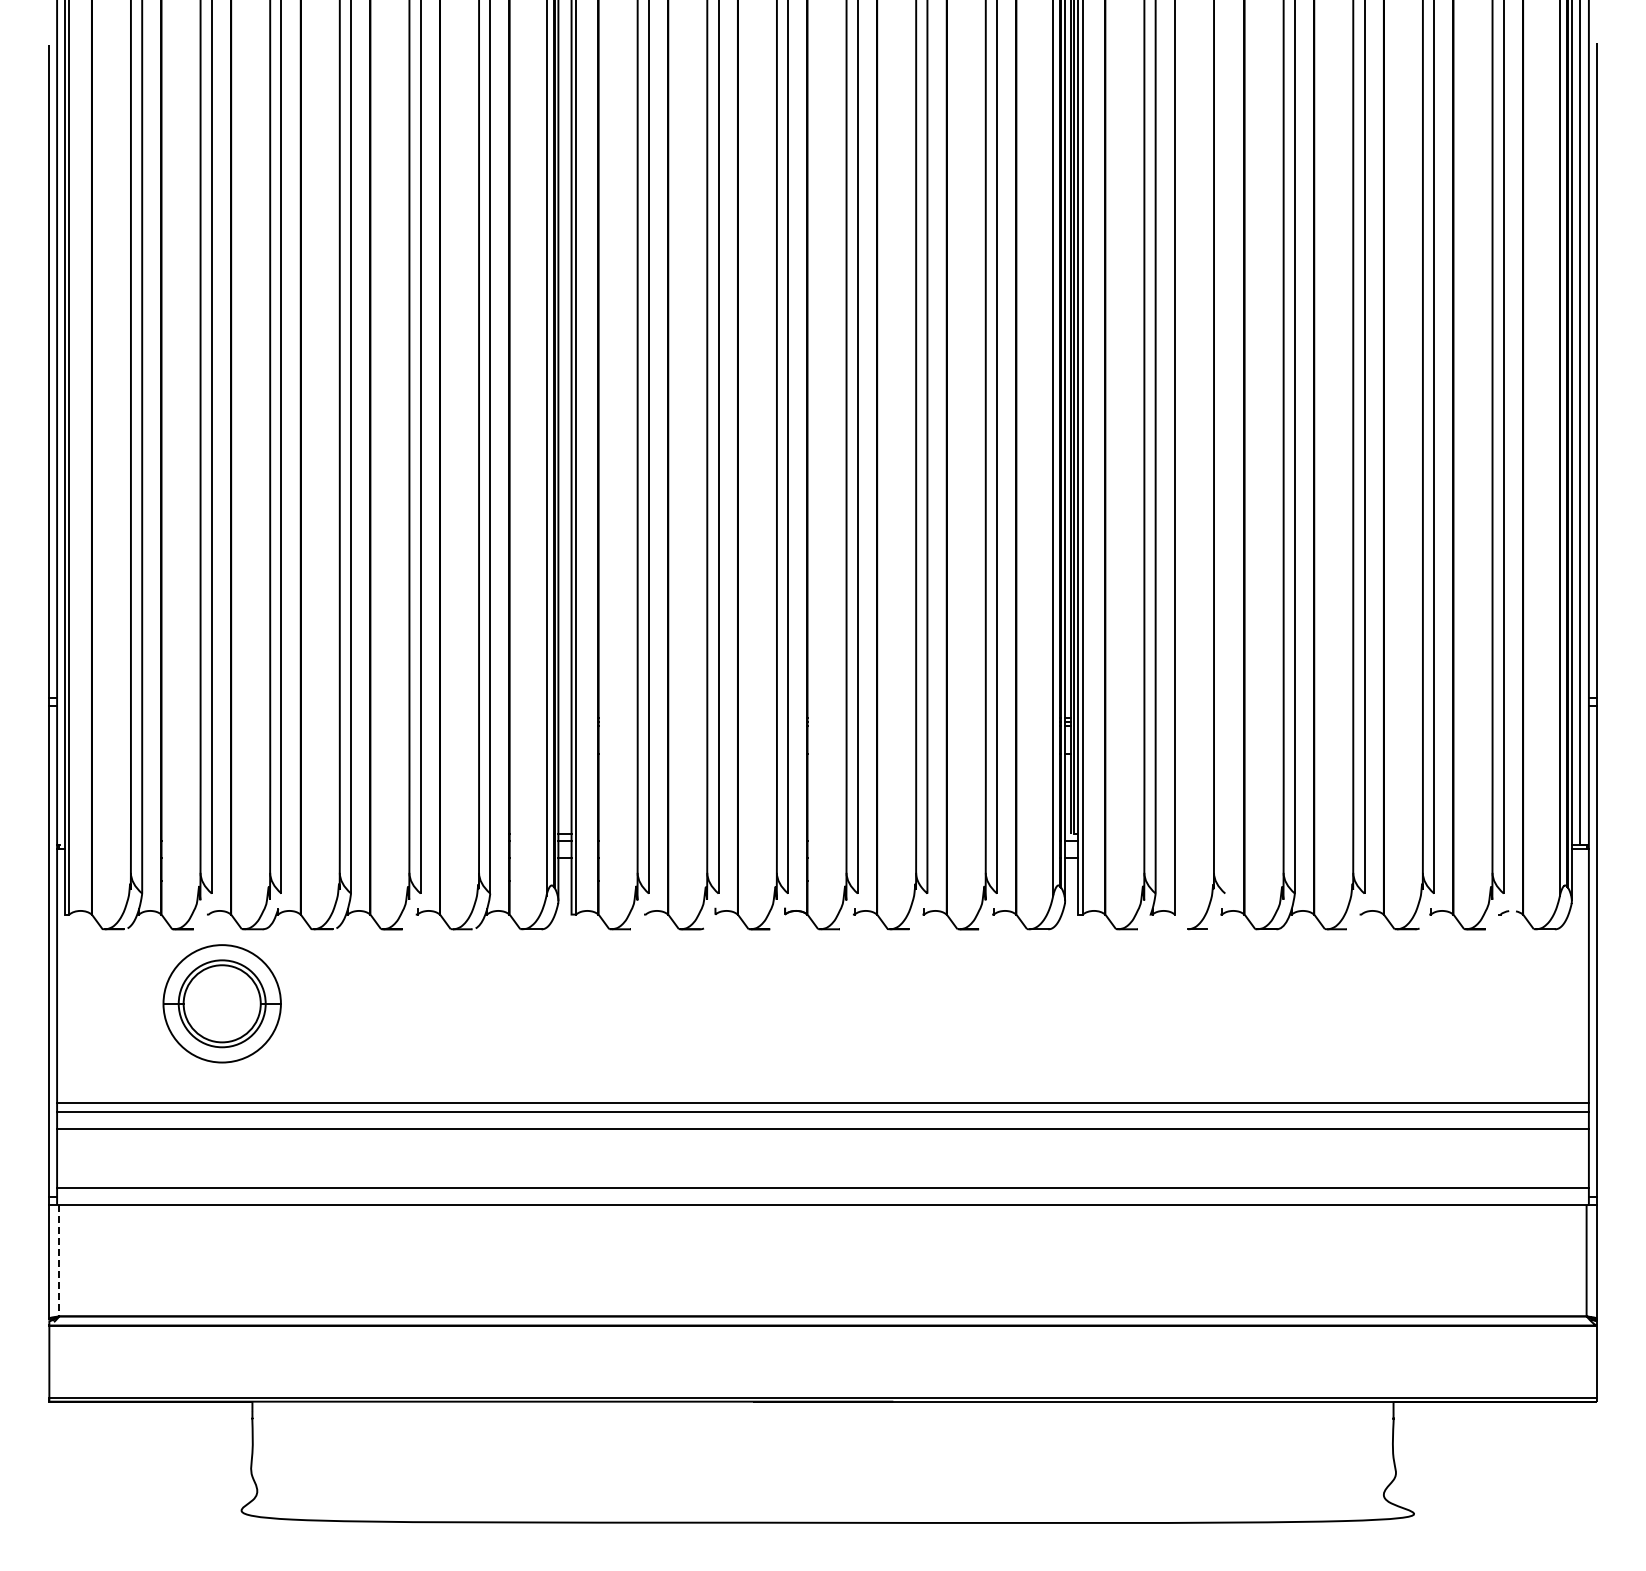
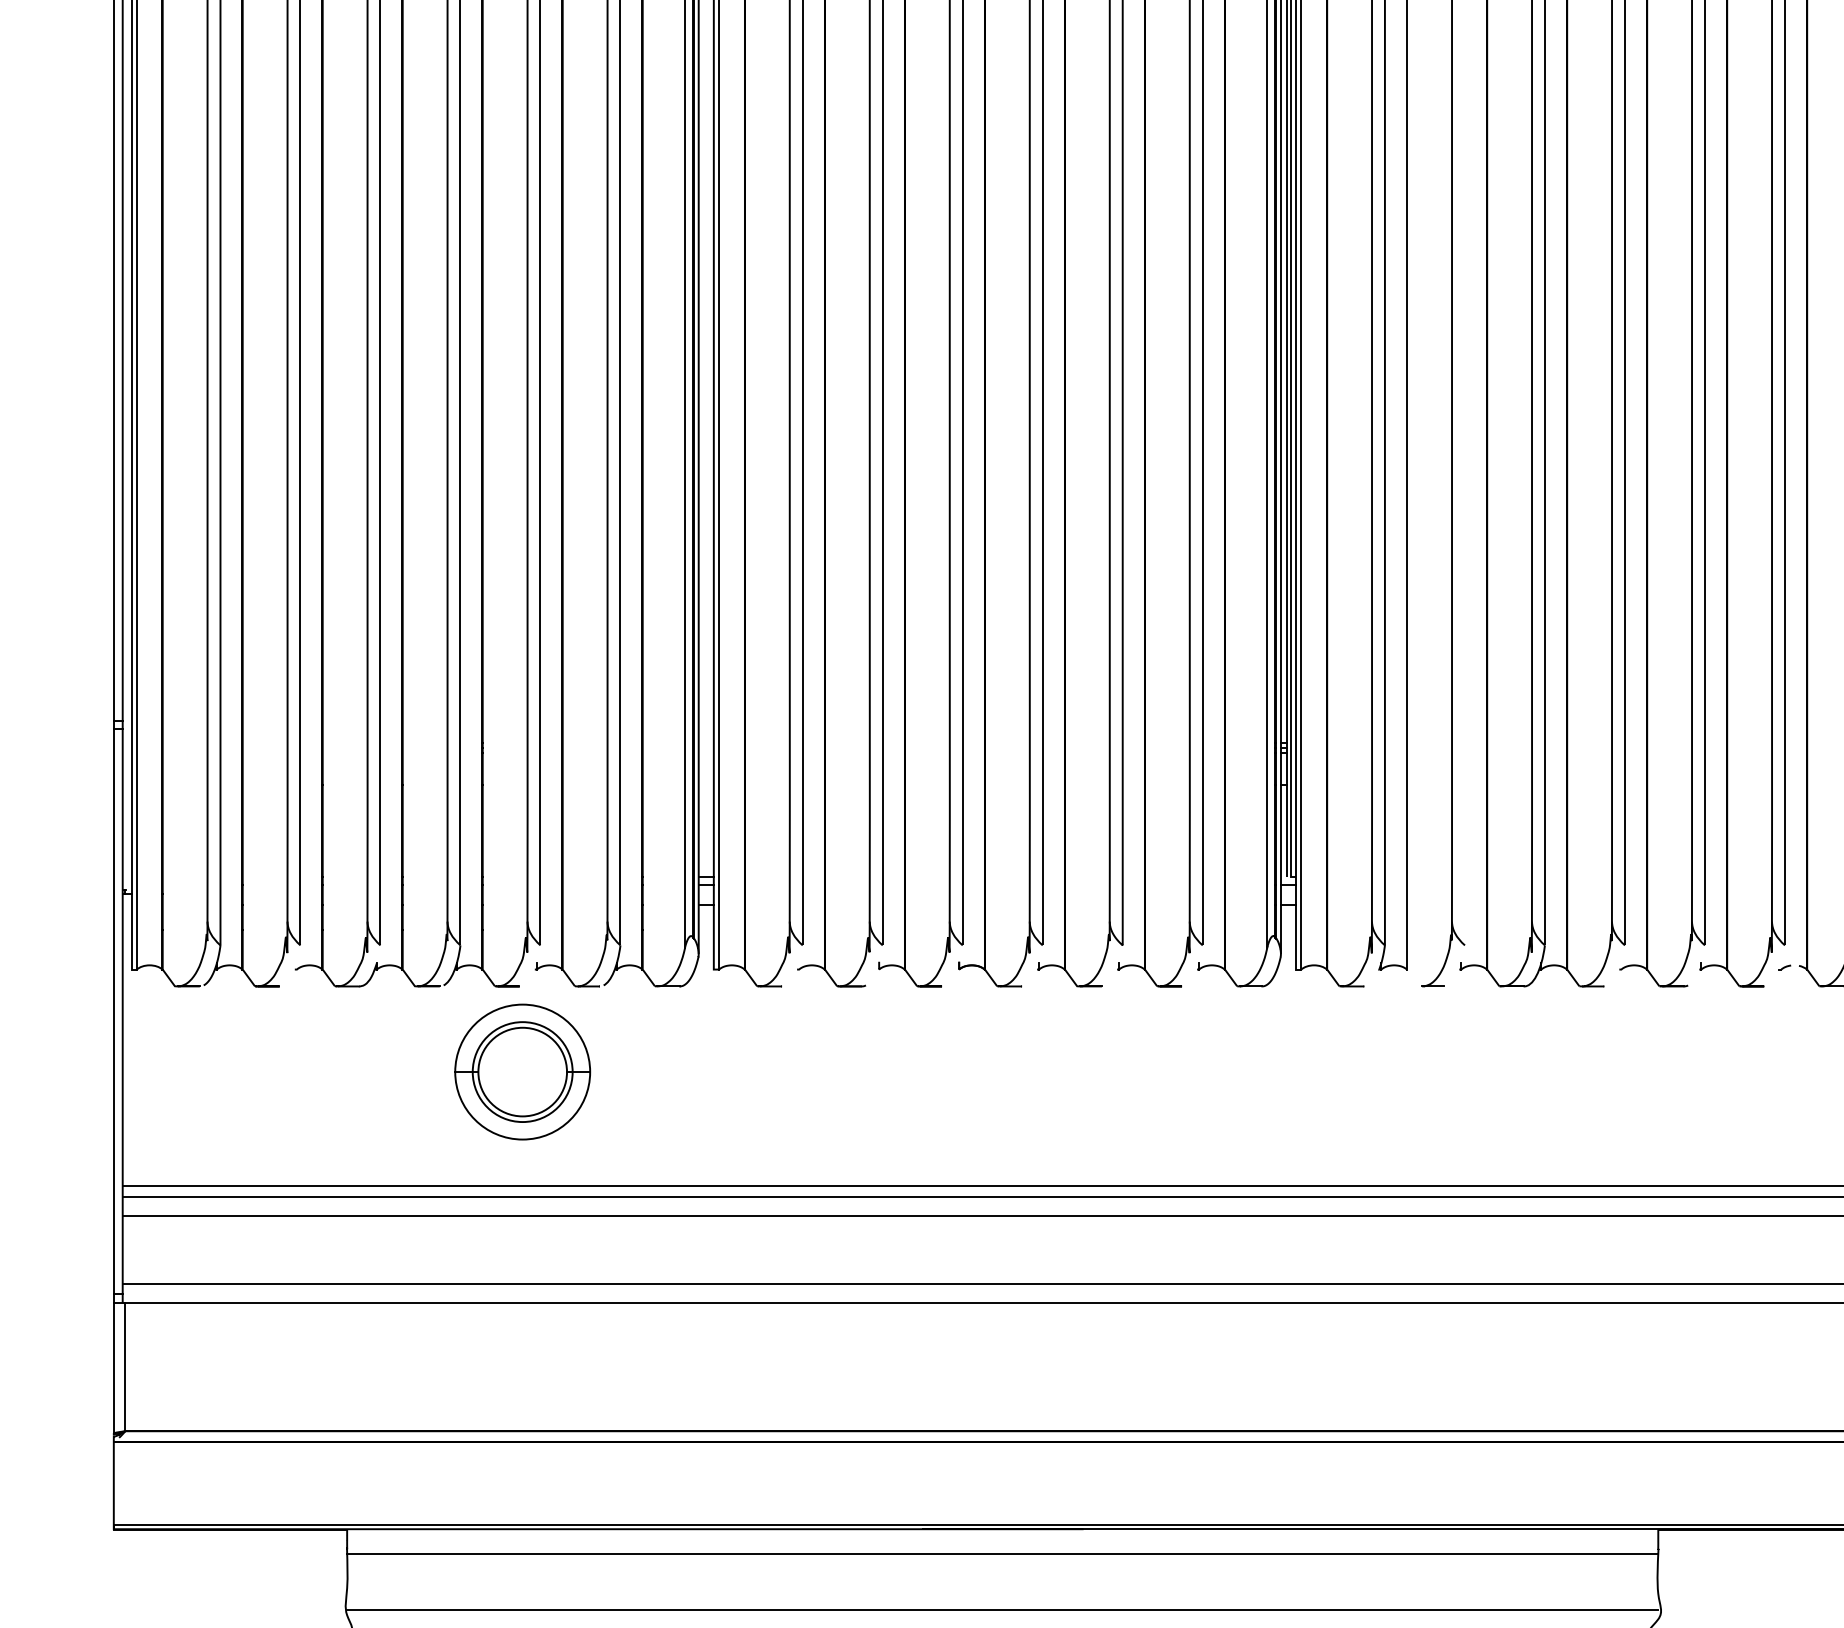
part: (221, 1003) -> (521, 1071), moved
line: (59, 1260) -> (125, 1367), dashed -> solid
line: (822, 1423) -> (1002, 1554), added
line: (822, 1472) -> (1002, 1610), added

